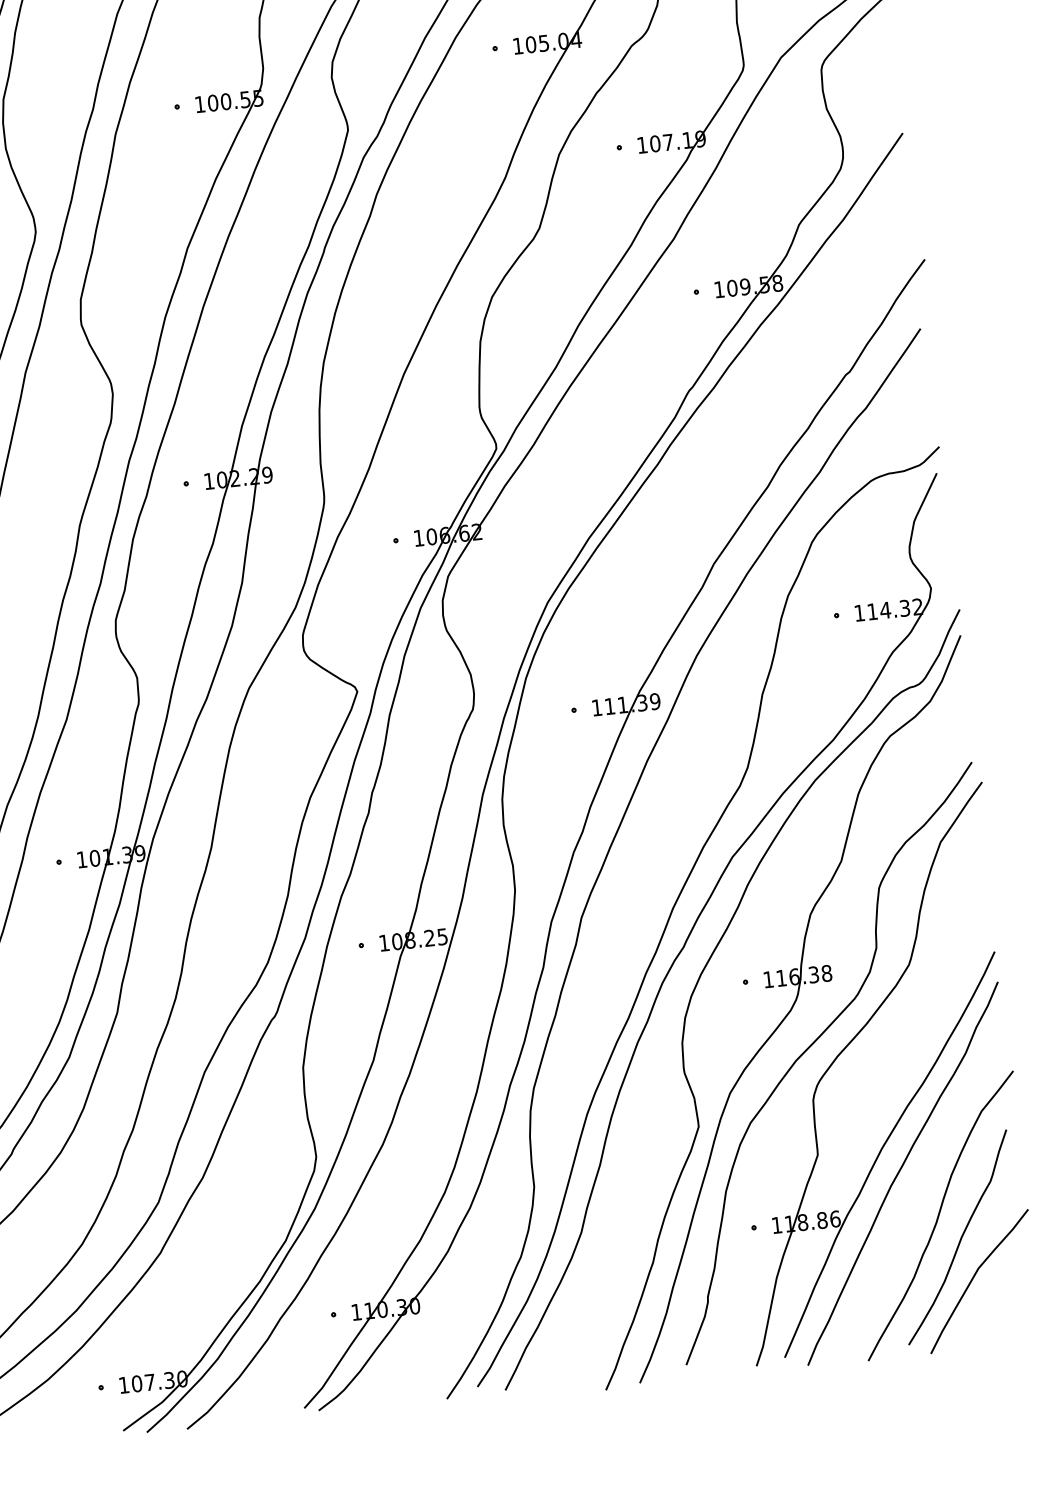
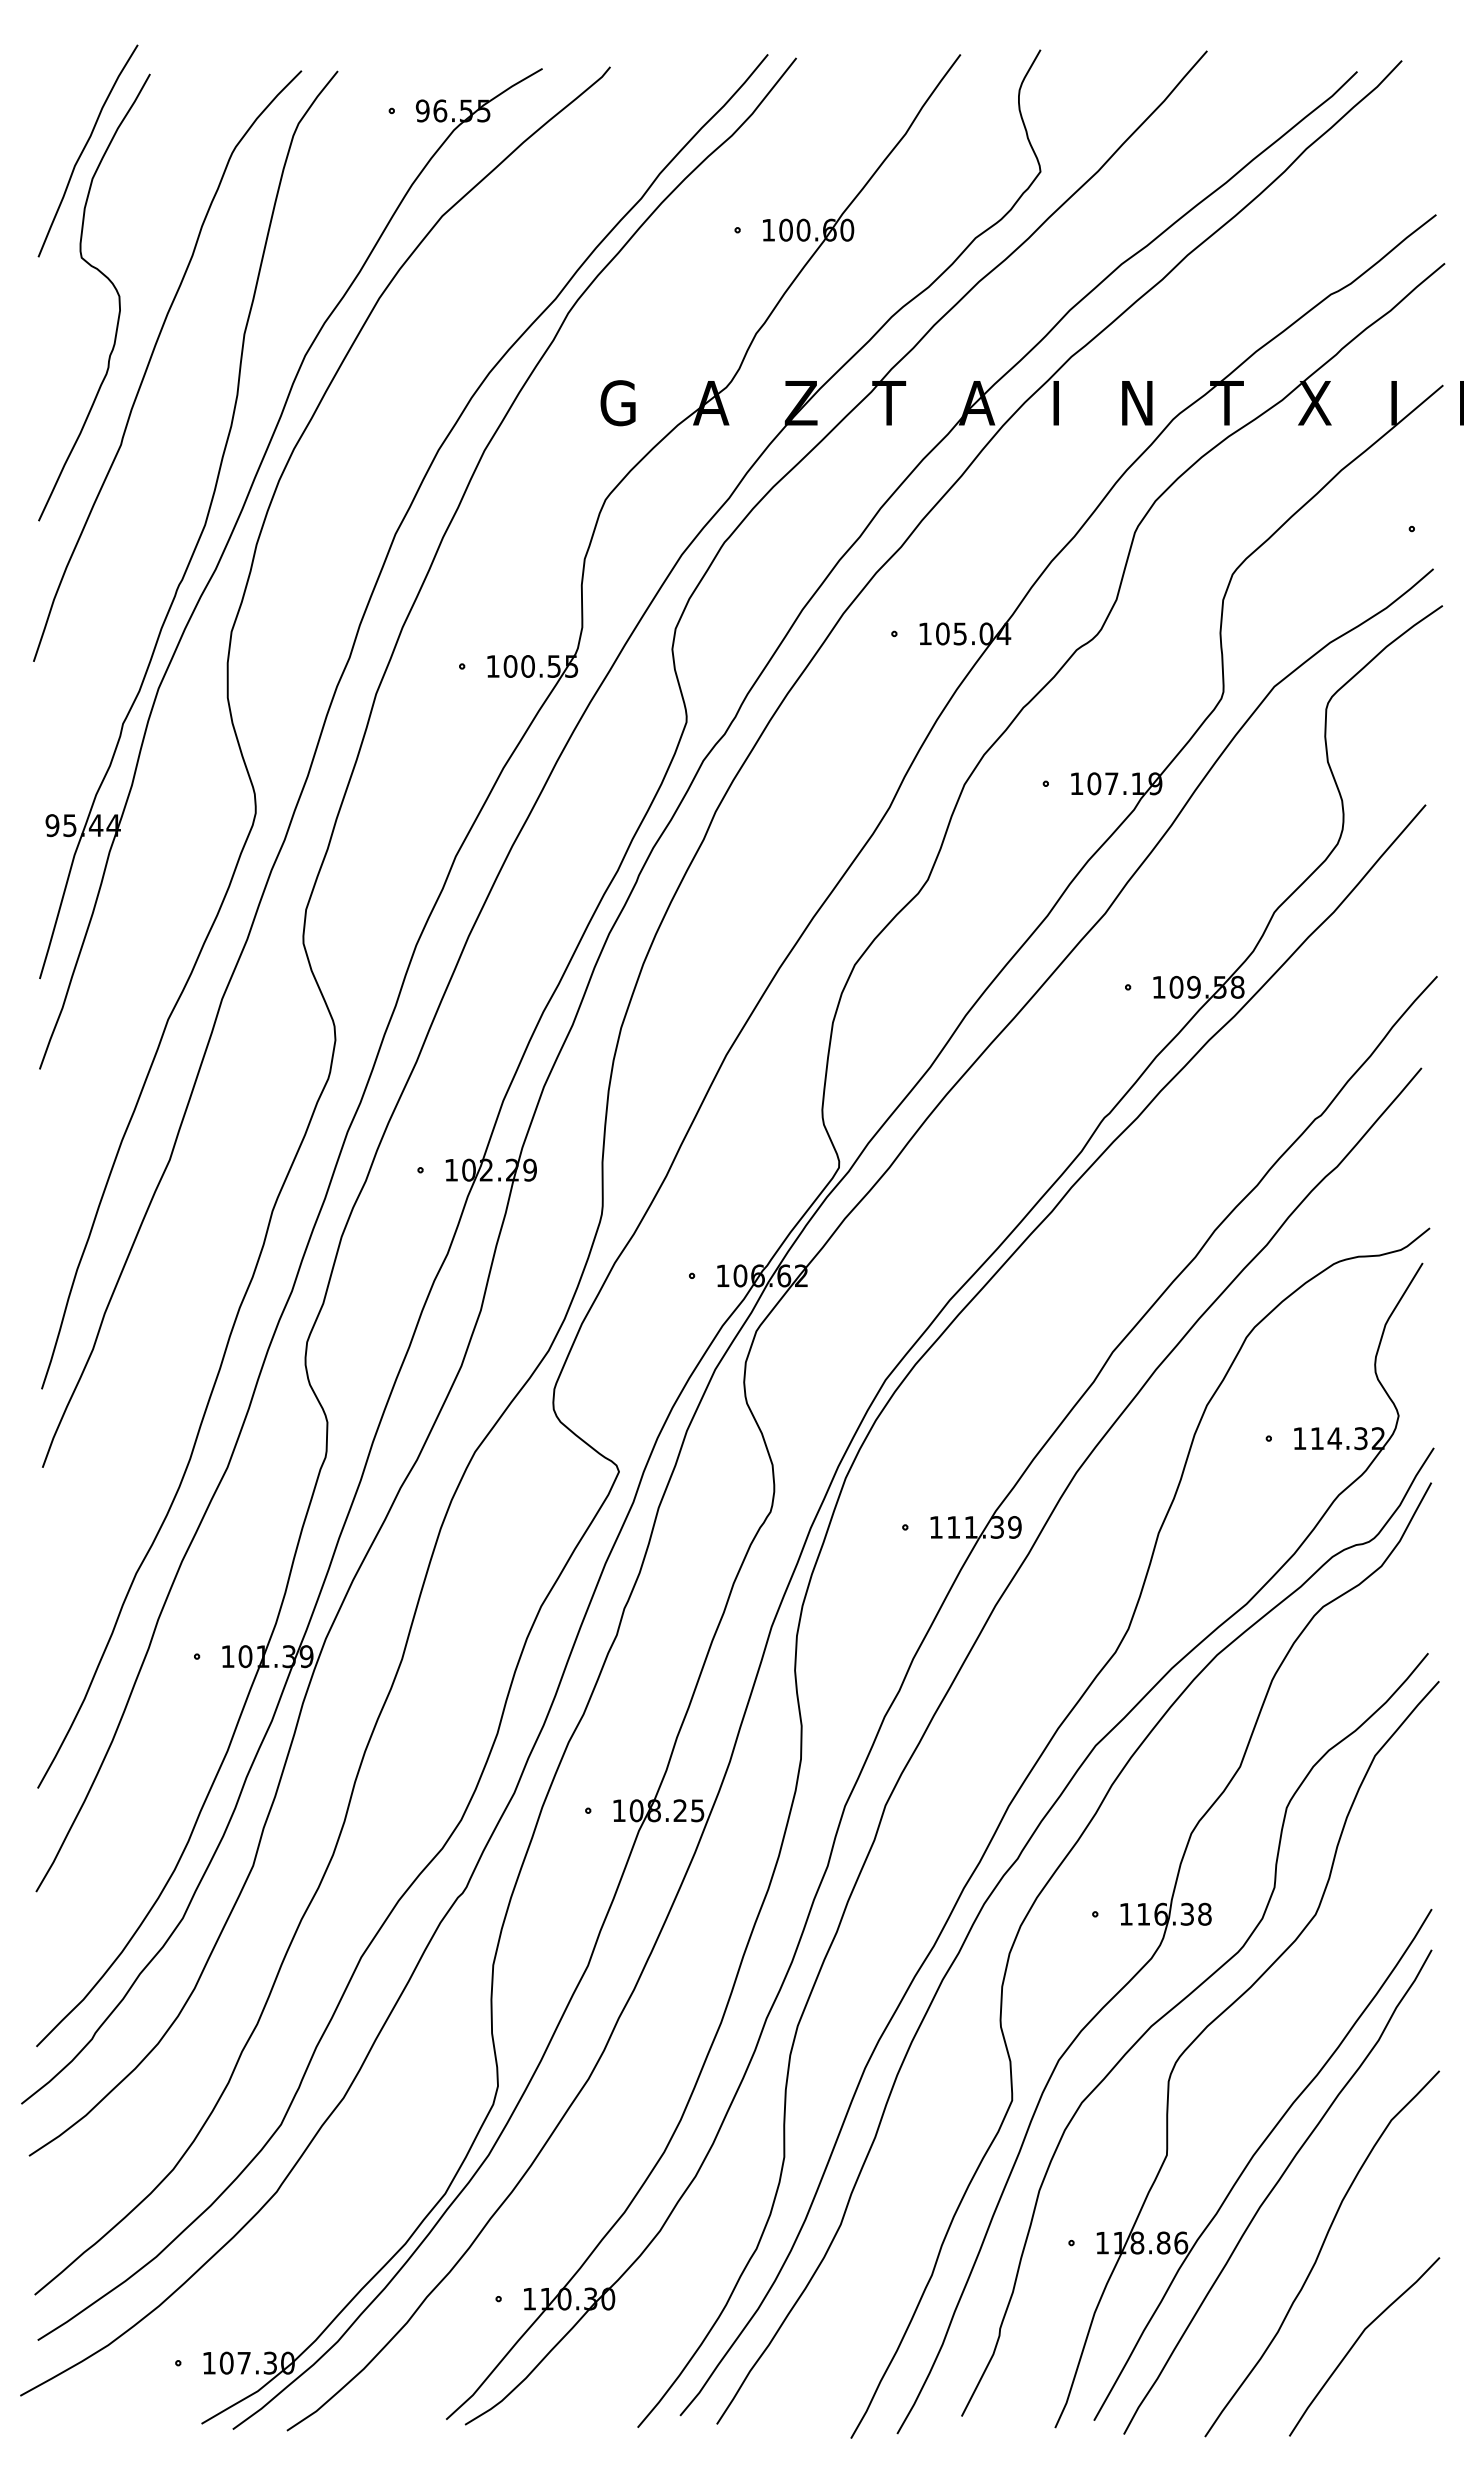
curve: (960, 1237) -> (1345, 2285), removed

